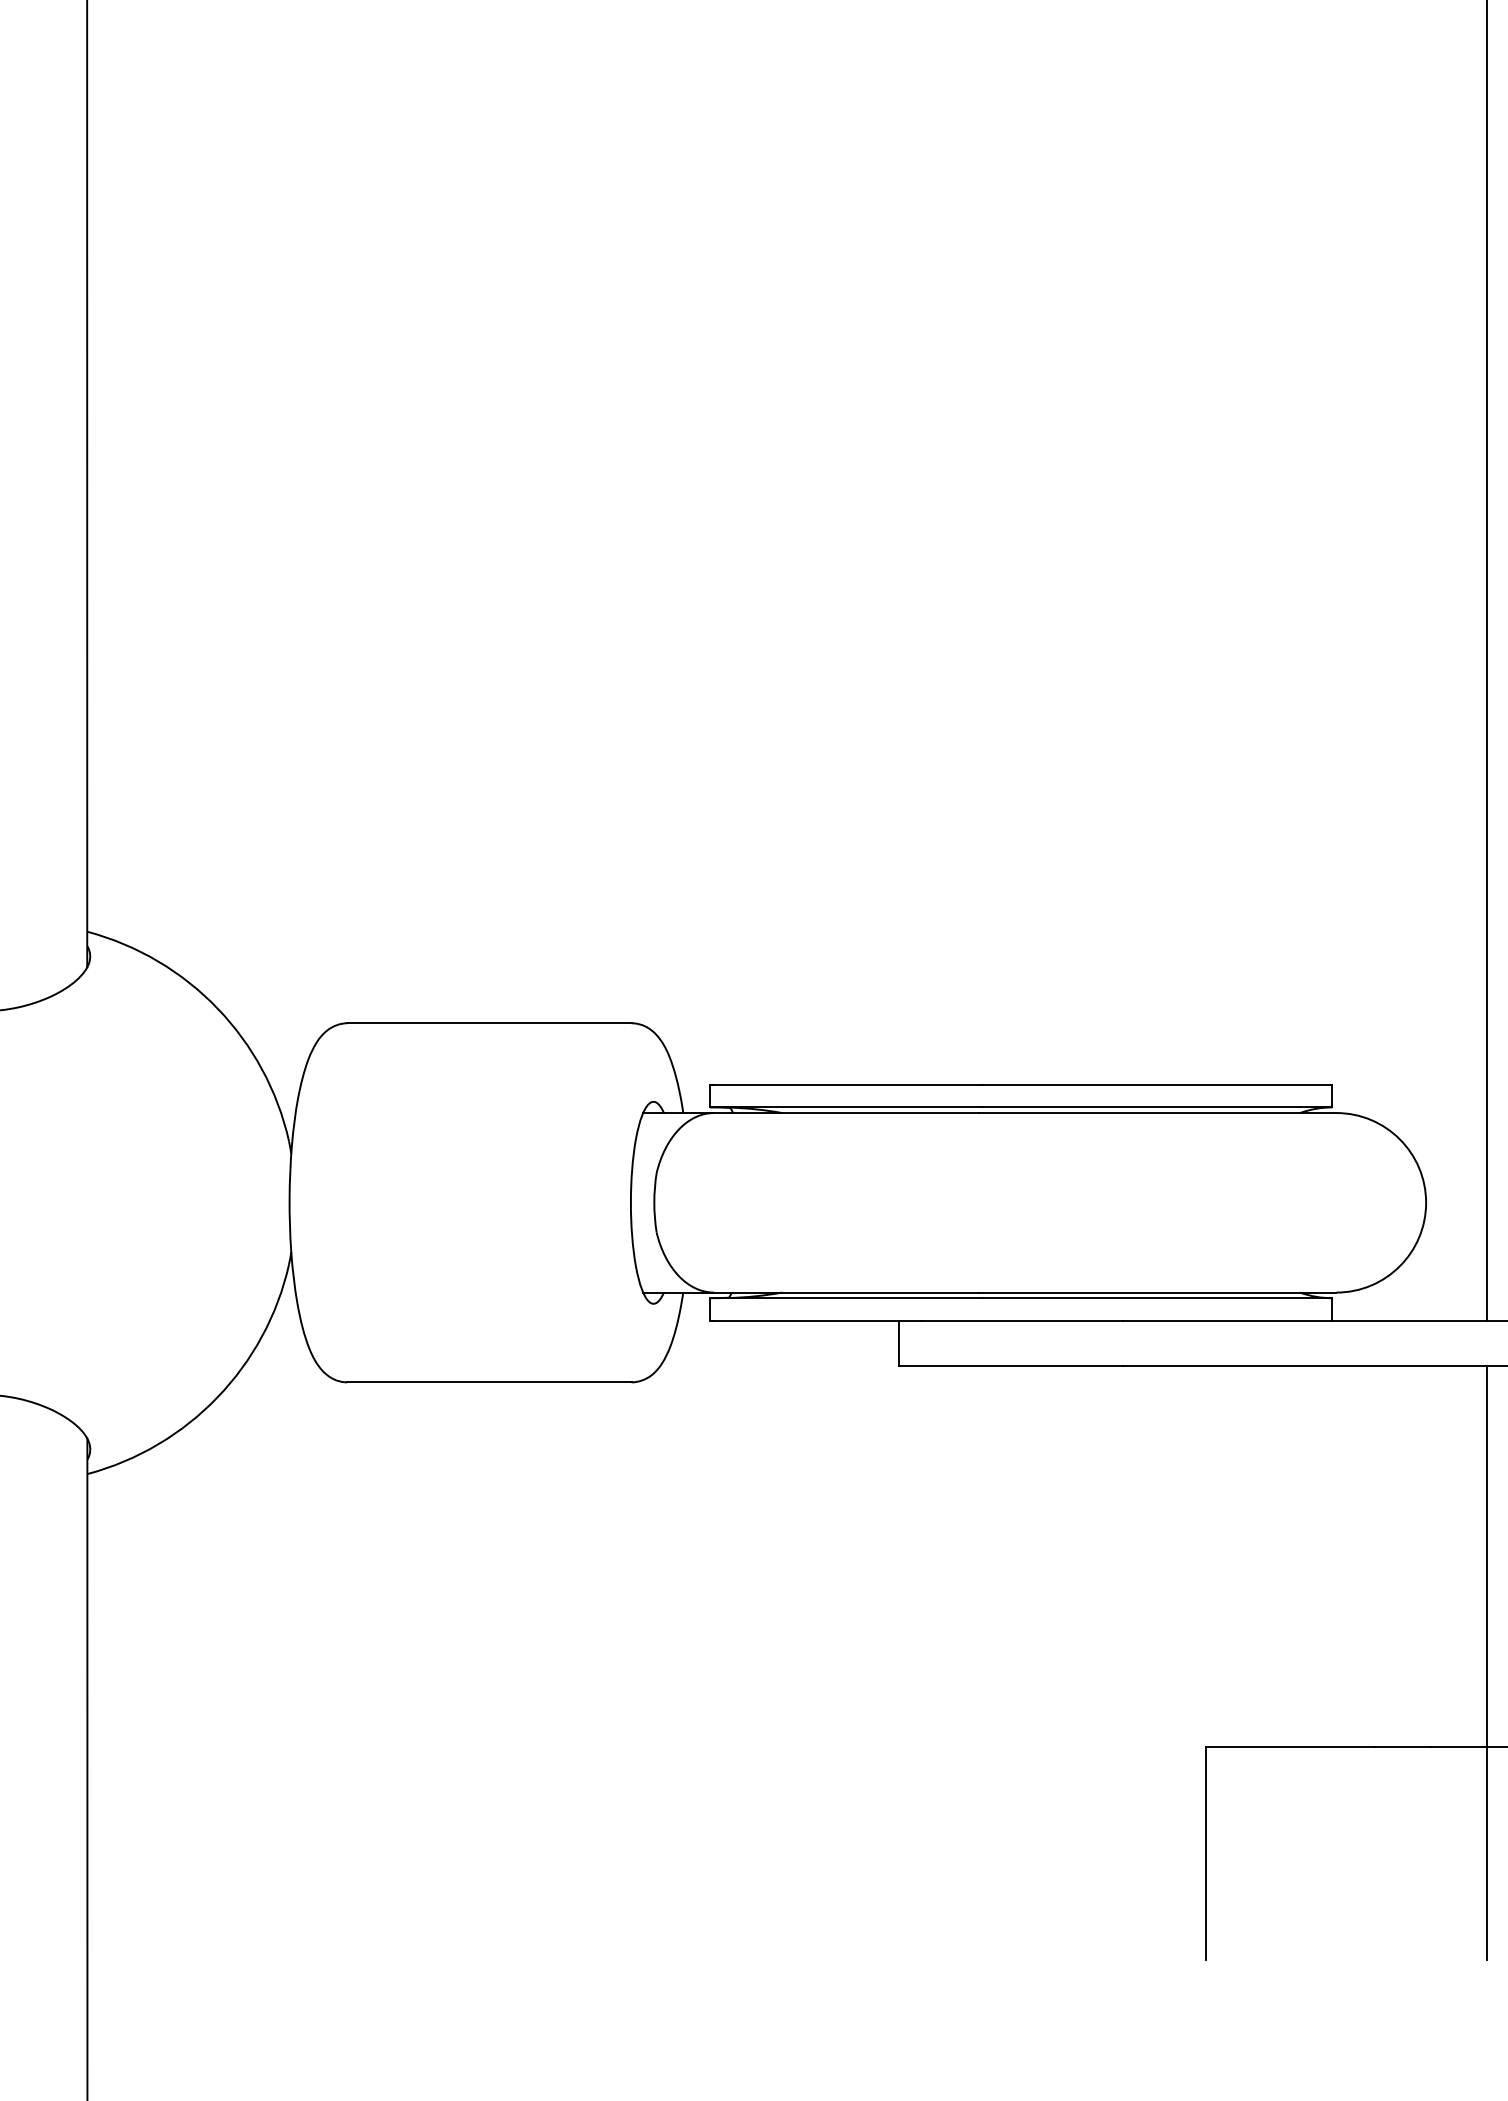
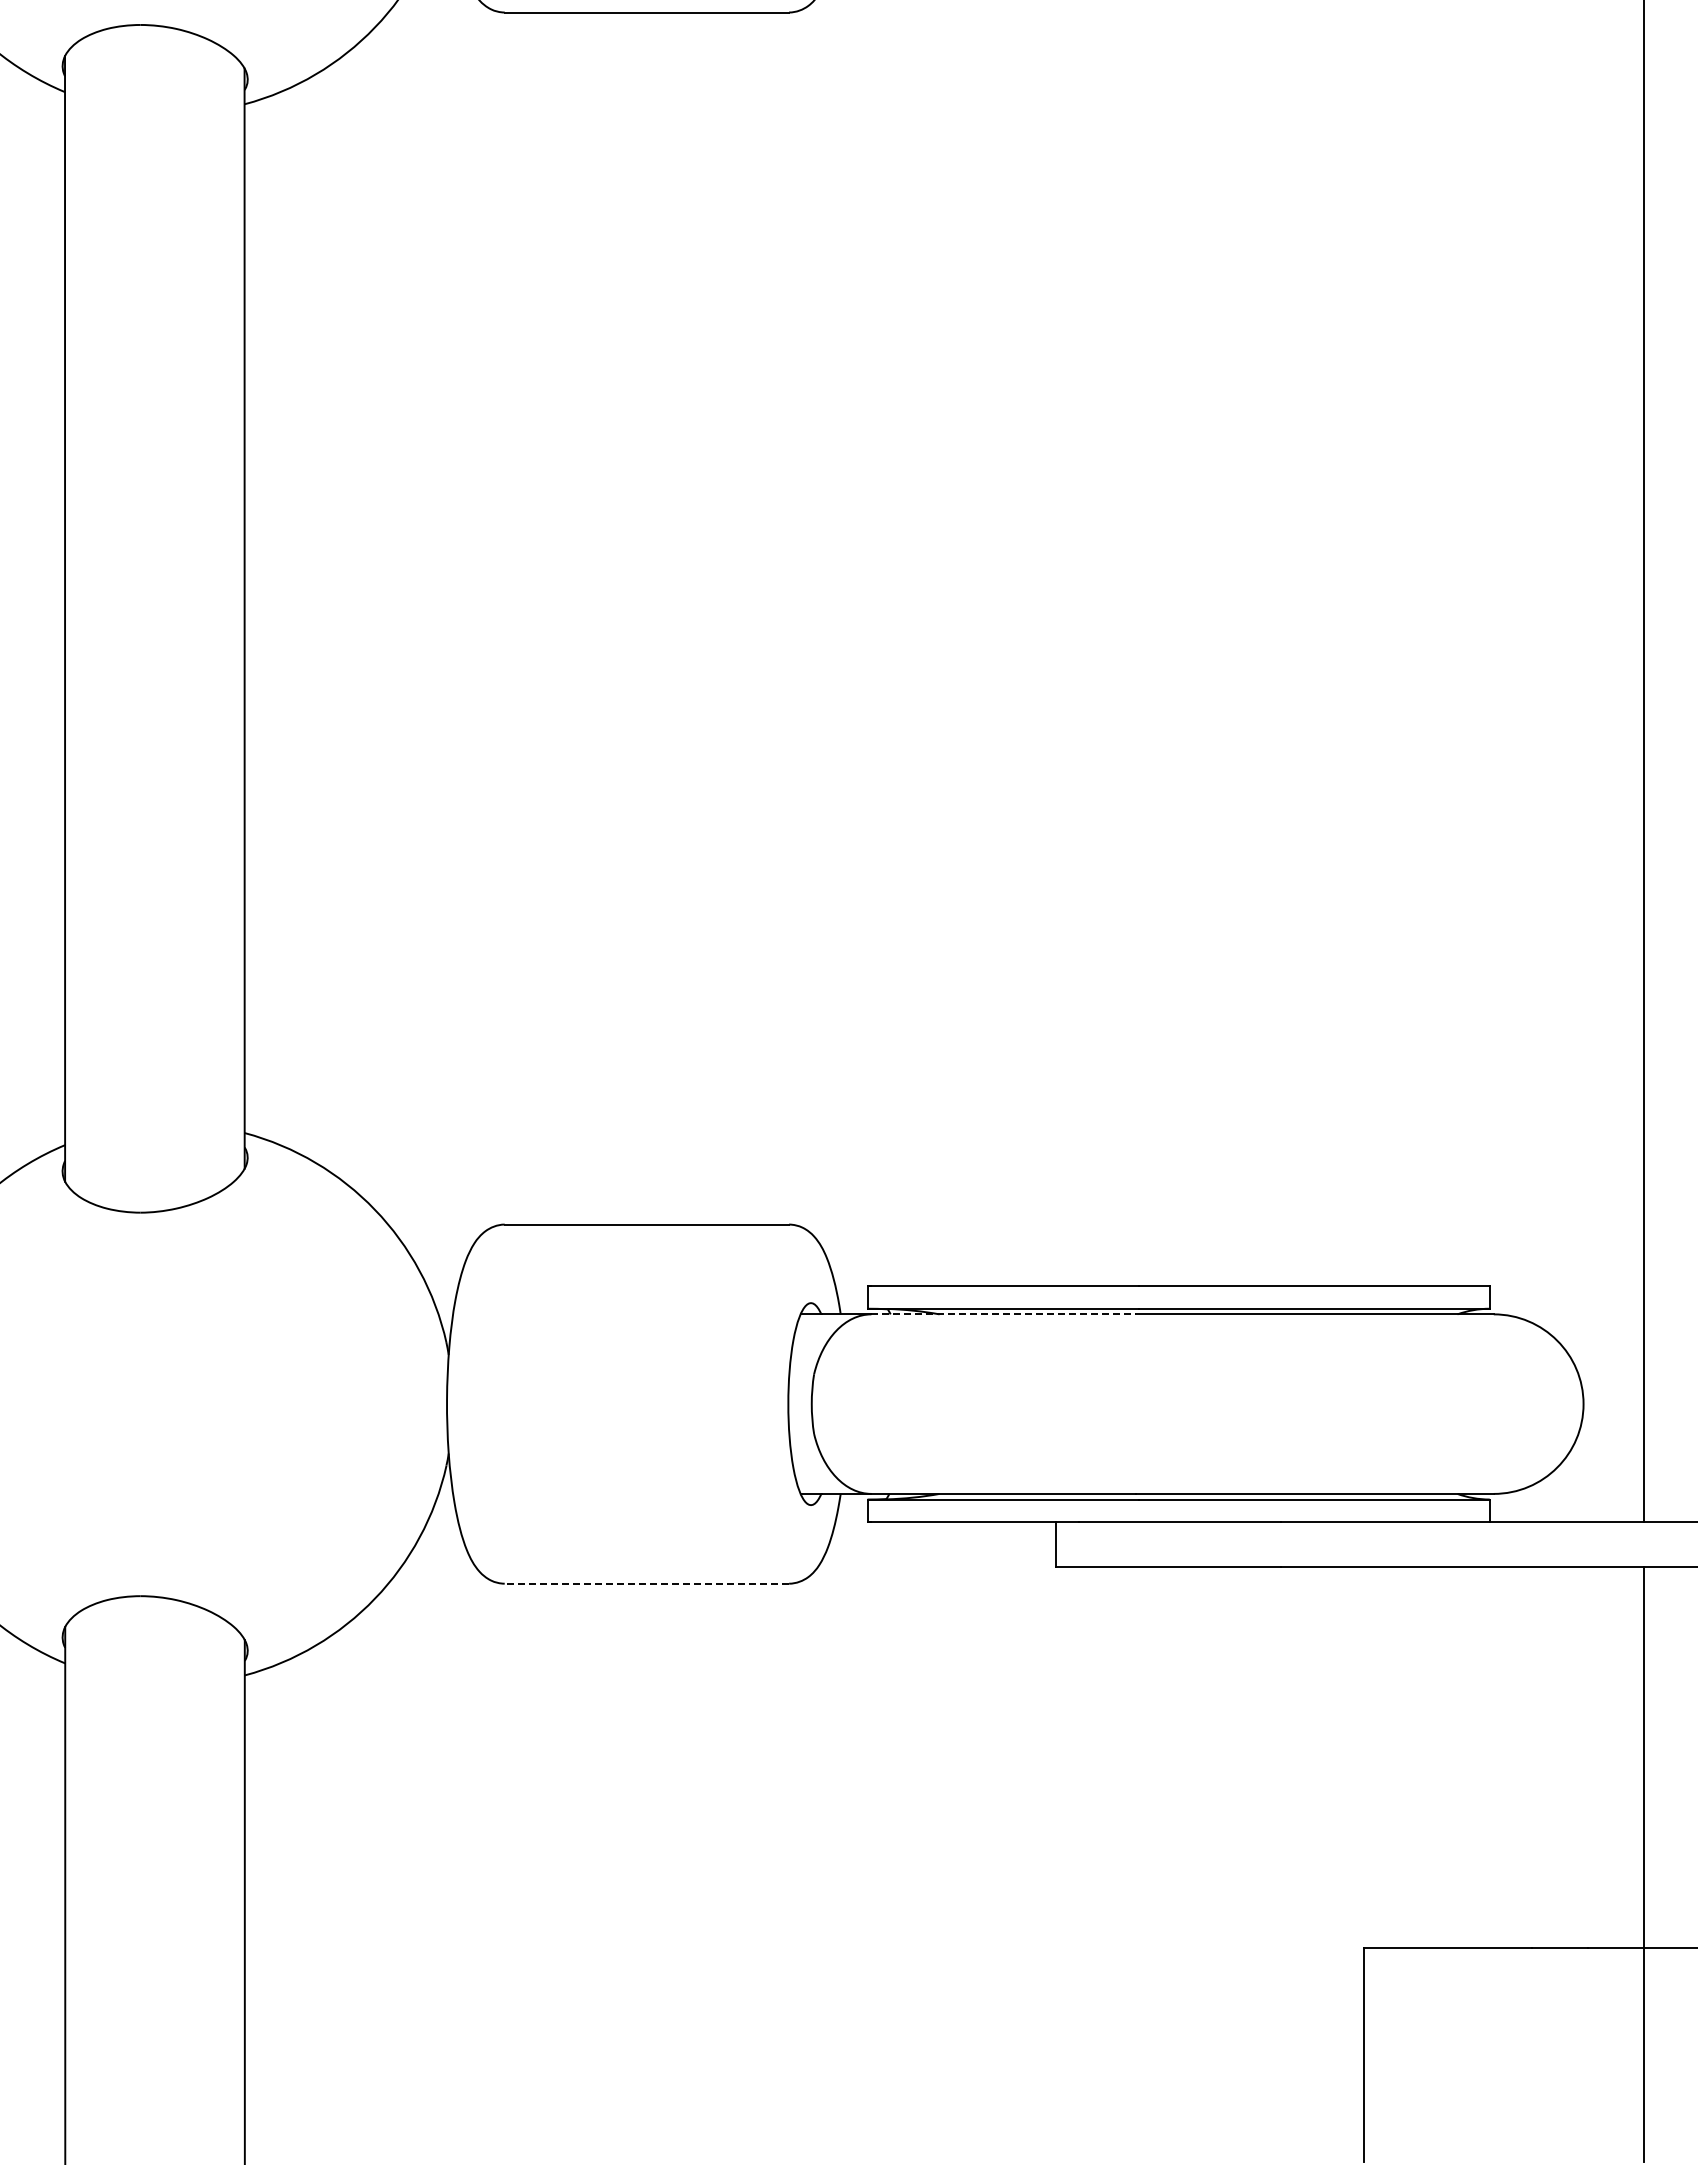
line: (846, 1113) -> (1003, 1314), solid -> dashed
line: (489, 1382) -> (646, 1583), solid -> dashed

